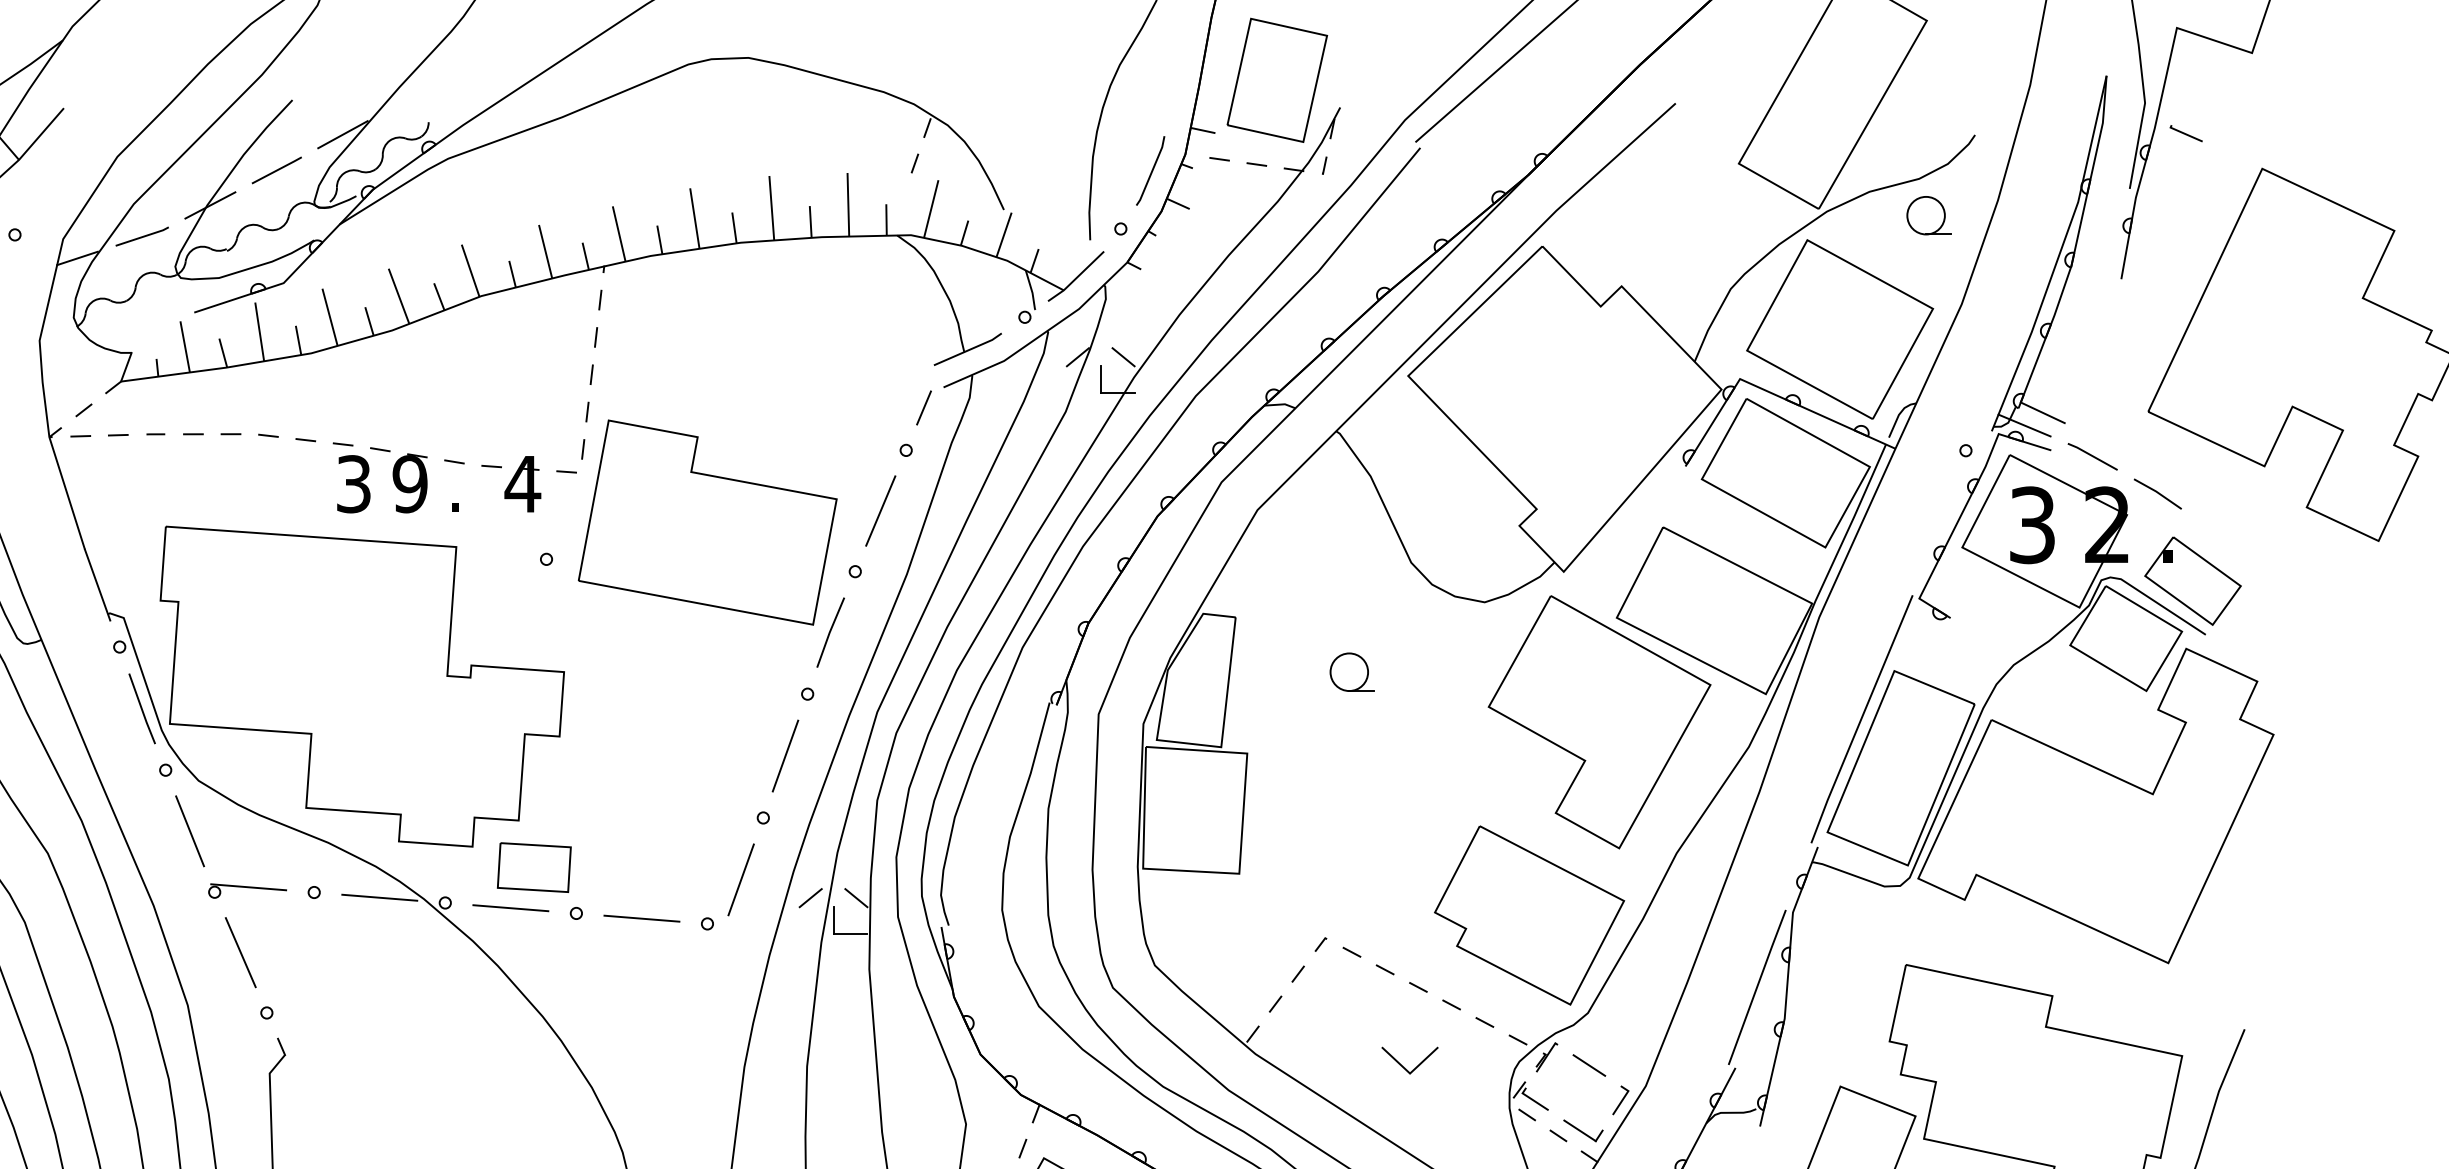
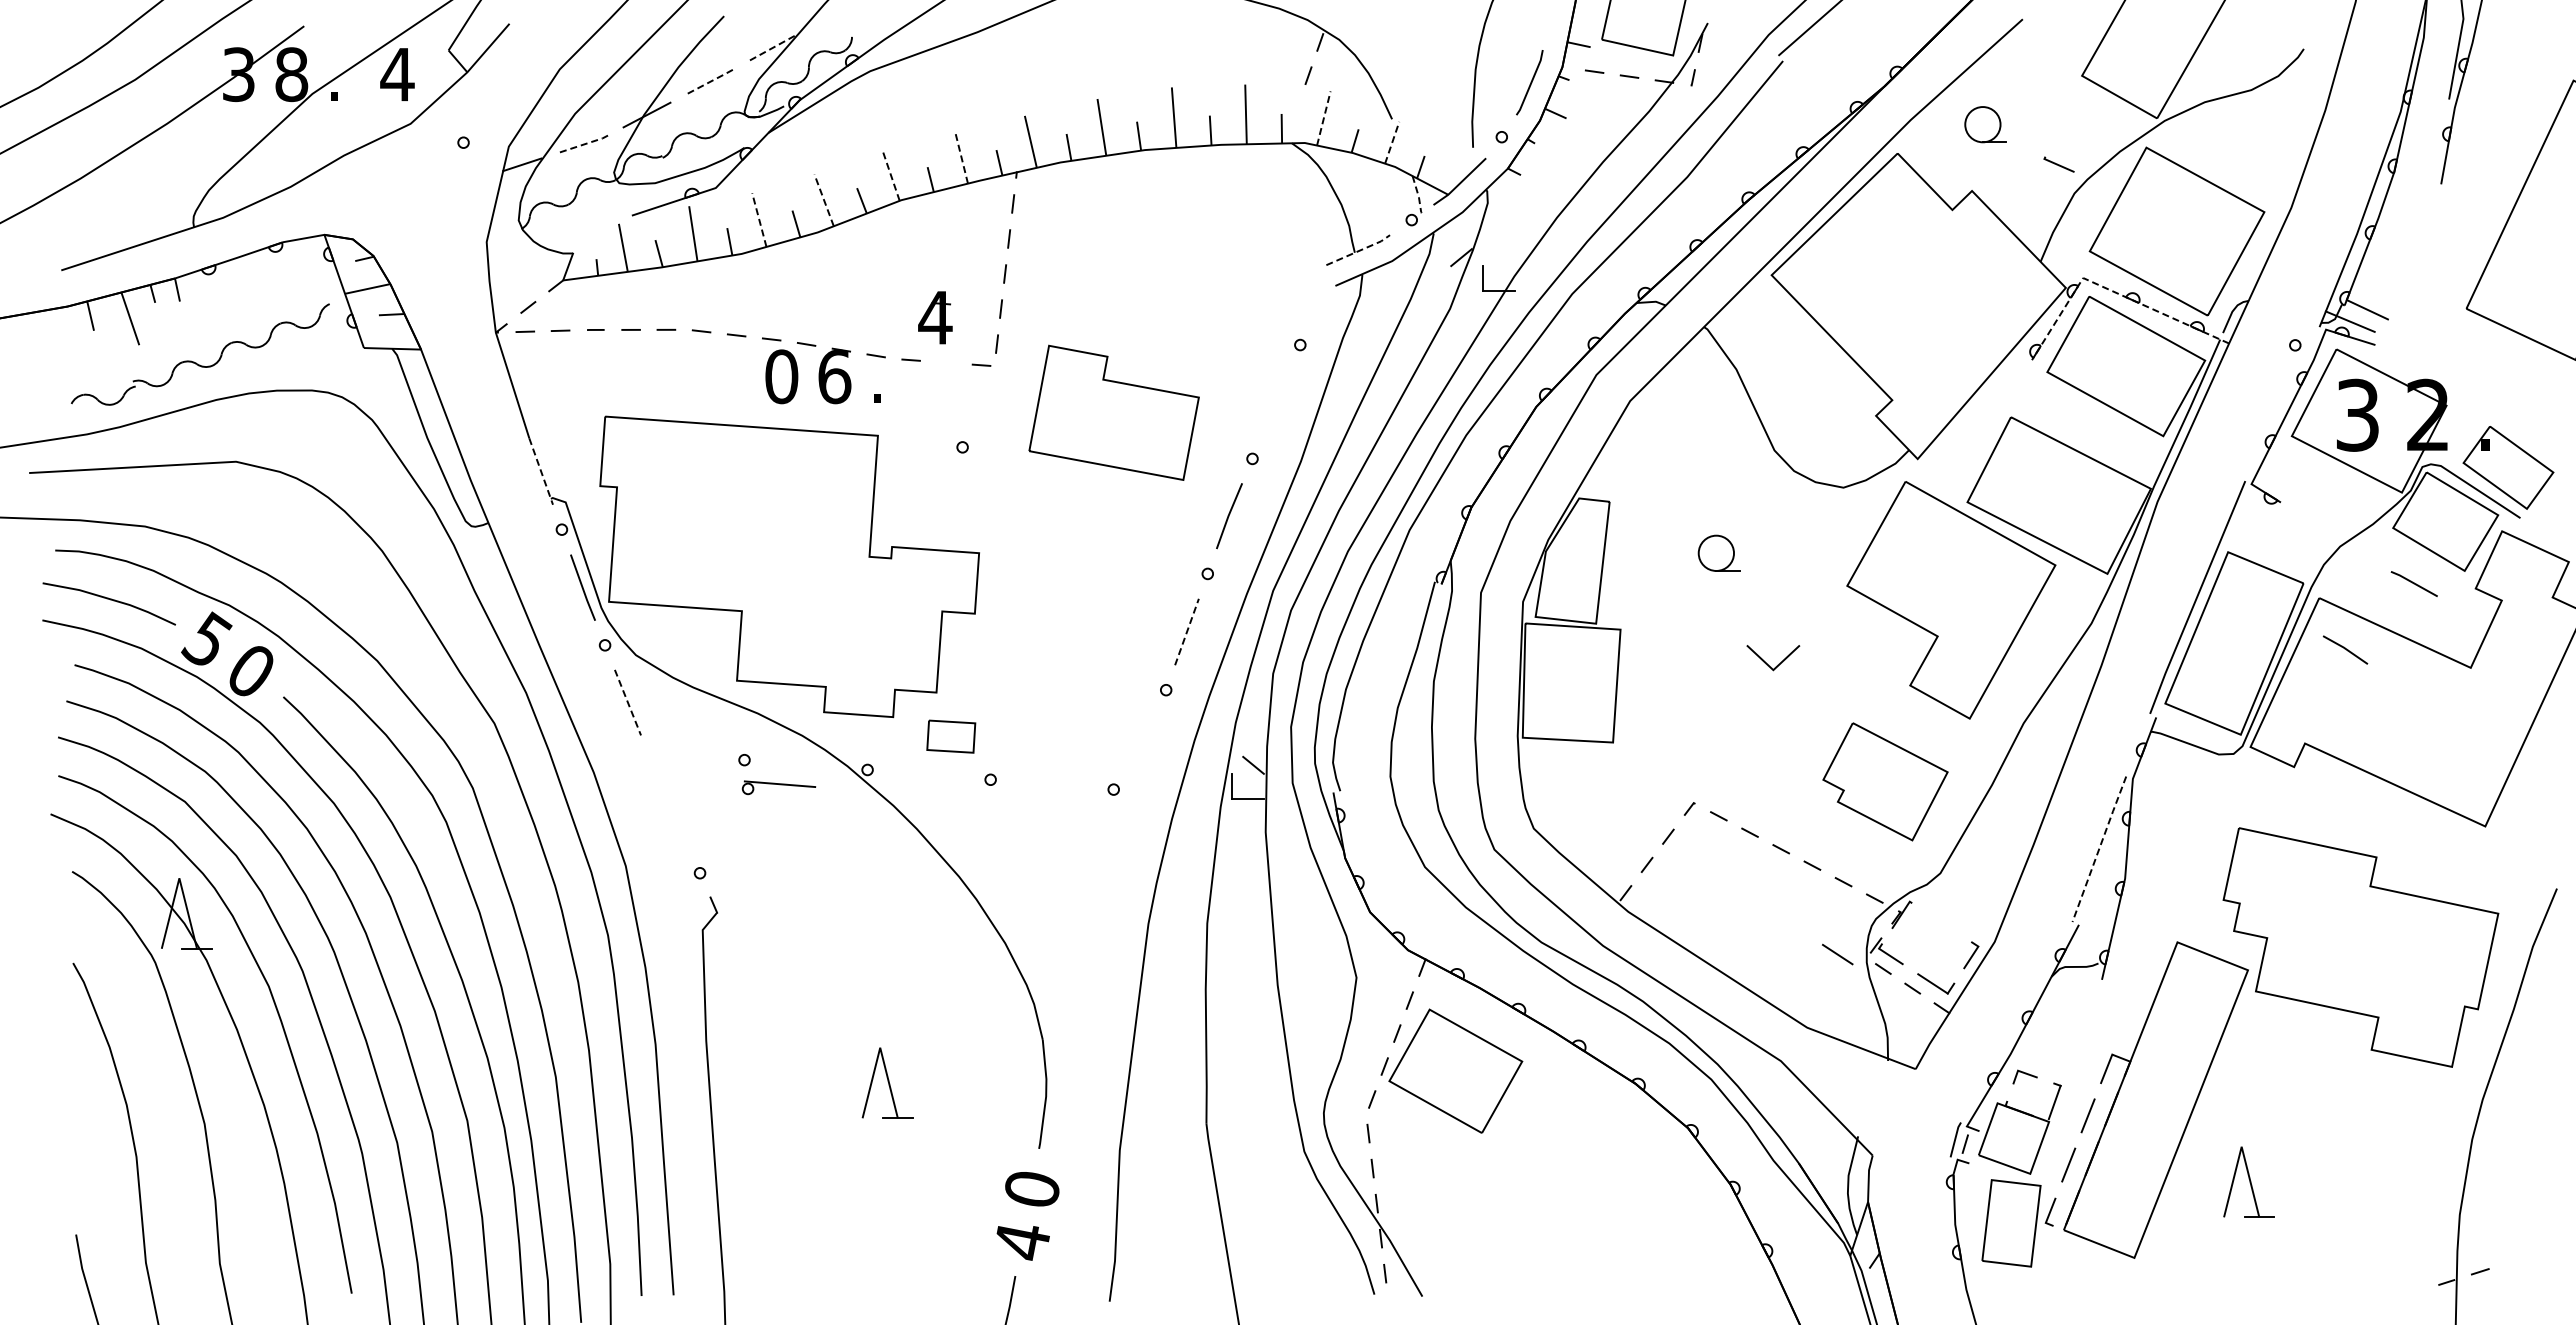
line: (2185, 133) -> (2058, 164), moved
line: (342, 134) -> (771, 48), solid -> dashed
line: (276, 170) -> (709, 82), solid -> dashed
line: (930, 209) -> (1323, 118), solid -> dashed
part: (1928, 215) -> (1985, 124), moved
line: (1004, 234) -> (1392, 142), solid -> dashed
line: (142, 236) -> (583, 144), solid -> dashed
line: (545, 251) -> (961, 158), solid -> dashed
line: (470, 270) -> (891, 176), solid -> dashed
line: (1032, 292) -> (1418, 196), solid -> dashed
line: (399, 296) -> (824, 200), solid -> dashed
line: (330, 317) -> (759, 220), solid -> dashed
line: (969, 349) -> (1359, 250), solid -> dashed
line: (1123, 357) -> (1504, 257), removed
line: (1770, 392) -> (2111, 290), solid -> dashed
line: (923, 407) -> (1316, 304), removed
line: (2091, 456) -> (2413, 583), moved
text: (353, 483) -> (781, 376), 3 -> 0
text: (410, 483) -> (834, 376), 9 -> 6
part: (522, 483) -> (935, 317), moved
line: (2157, 493) -> (2345, 649), moved
line: (880, 510) -> (1276, 401), removed
part: (708, 522) -> (1114, 412), size x0.7
line: (97, 586) -> (541, 472), solid -> dashed
line: (786, 755) -> (1187, 631), solid -> dashed
line: (190, 832) -> (628, 703), solid -> dashed
part: (534, 867) -> (951, 736), size x0.7
line: (741, 880) -> (1145, 748), removed
part: (247, 890) -> (778, 787), moved
line: (379, 897) -> (805, 764), removed
line: (810, 897) -> (1210, 764), removed
line: (510, 907) -> (928, 774), removed
part: (1529, 915) -> (1885, 781), size x0.7
line: (642, 918) -> (1052, 784), removed
line: (240, 952) -> (675, 816), removed
line: (1757, 987) -> (2099, 849), solid -> dashed
line: (1589, 1065) -> (1837, 954), moved
line: (1414, 1067) -> (1777, 664), moved

